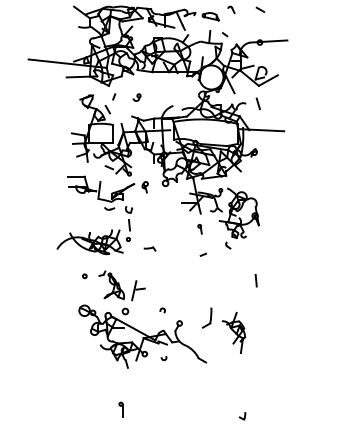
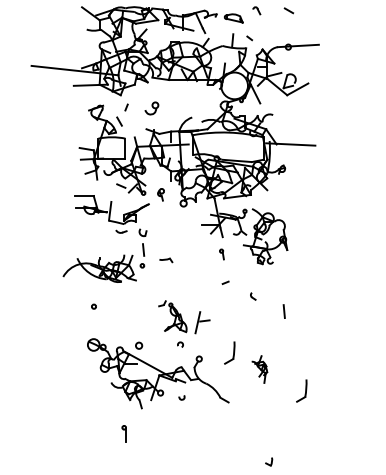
part: (136, 96) -> (151, 107), size x1.6
line: (258, 103) -> (286, 114), removed
part: (144, 186) -> (160, 194), moved
part: (228, 245) -> (253, 296), moved
part: (150, 249) -> (166, 260), moved
part: (122, 286) -> (184, 317), moved
part: (233, 332) -> (259, 369), size x0.6
part: (271, 351) -> (301, 390), added
part: (120, 409) -> (123, 433), moved

